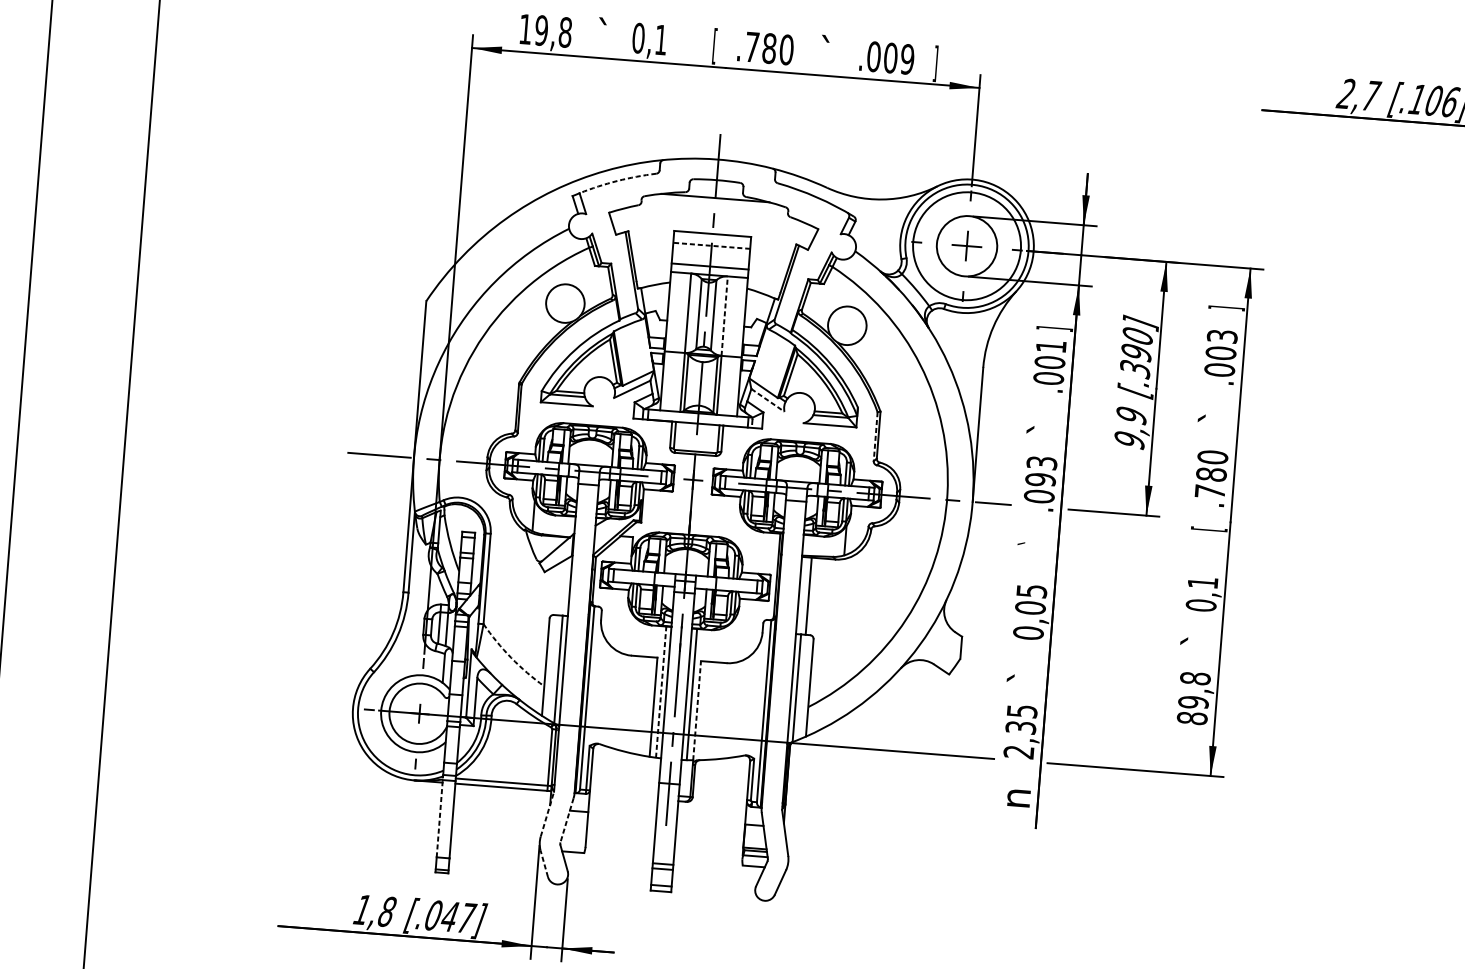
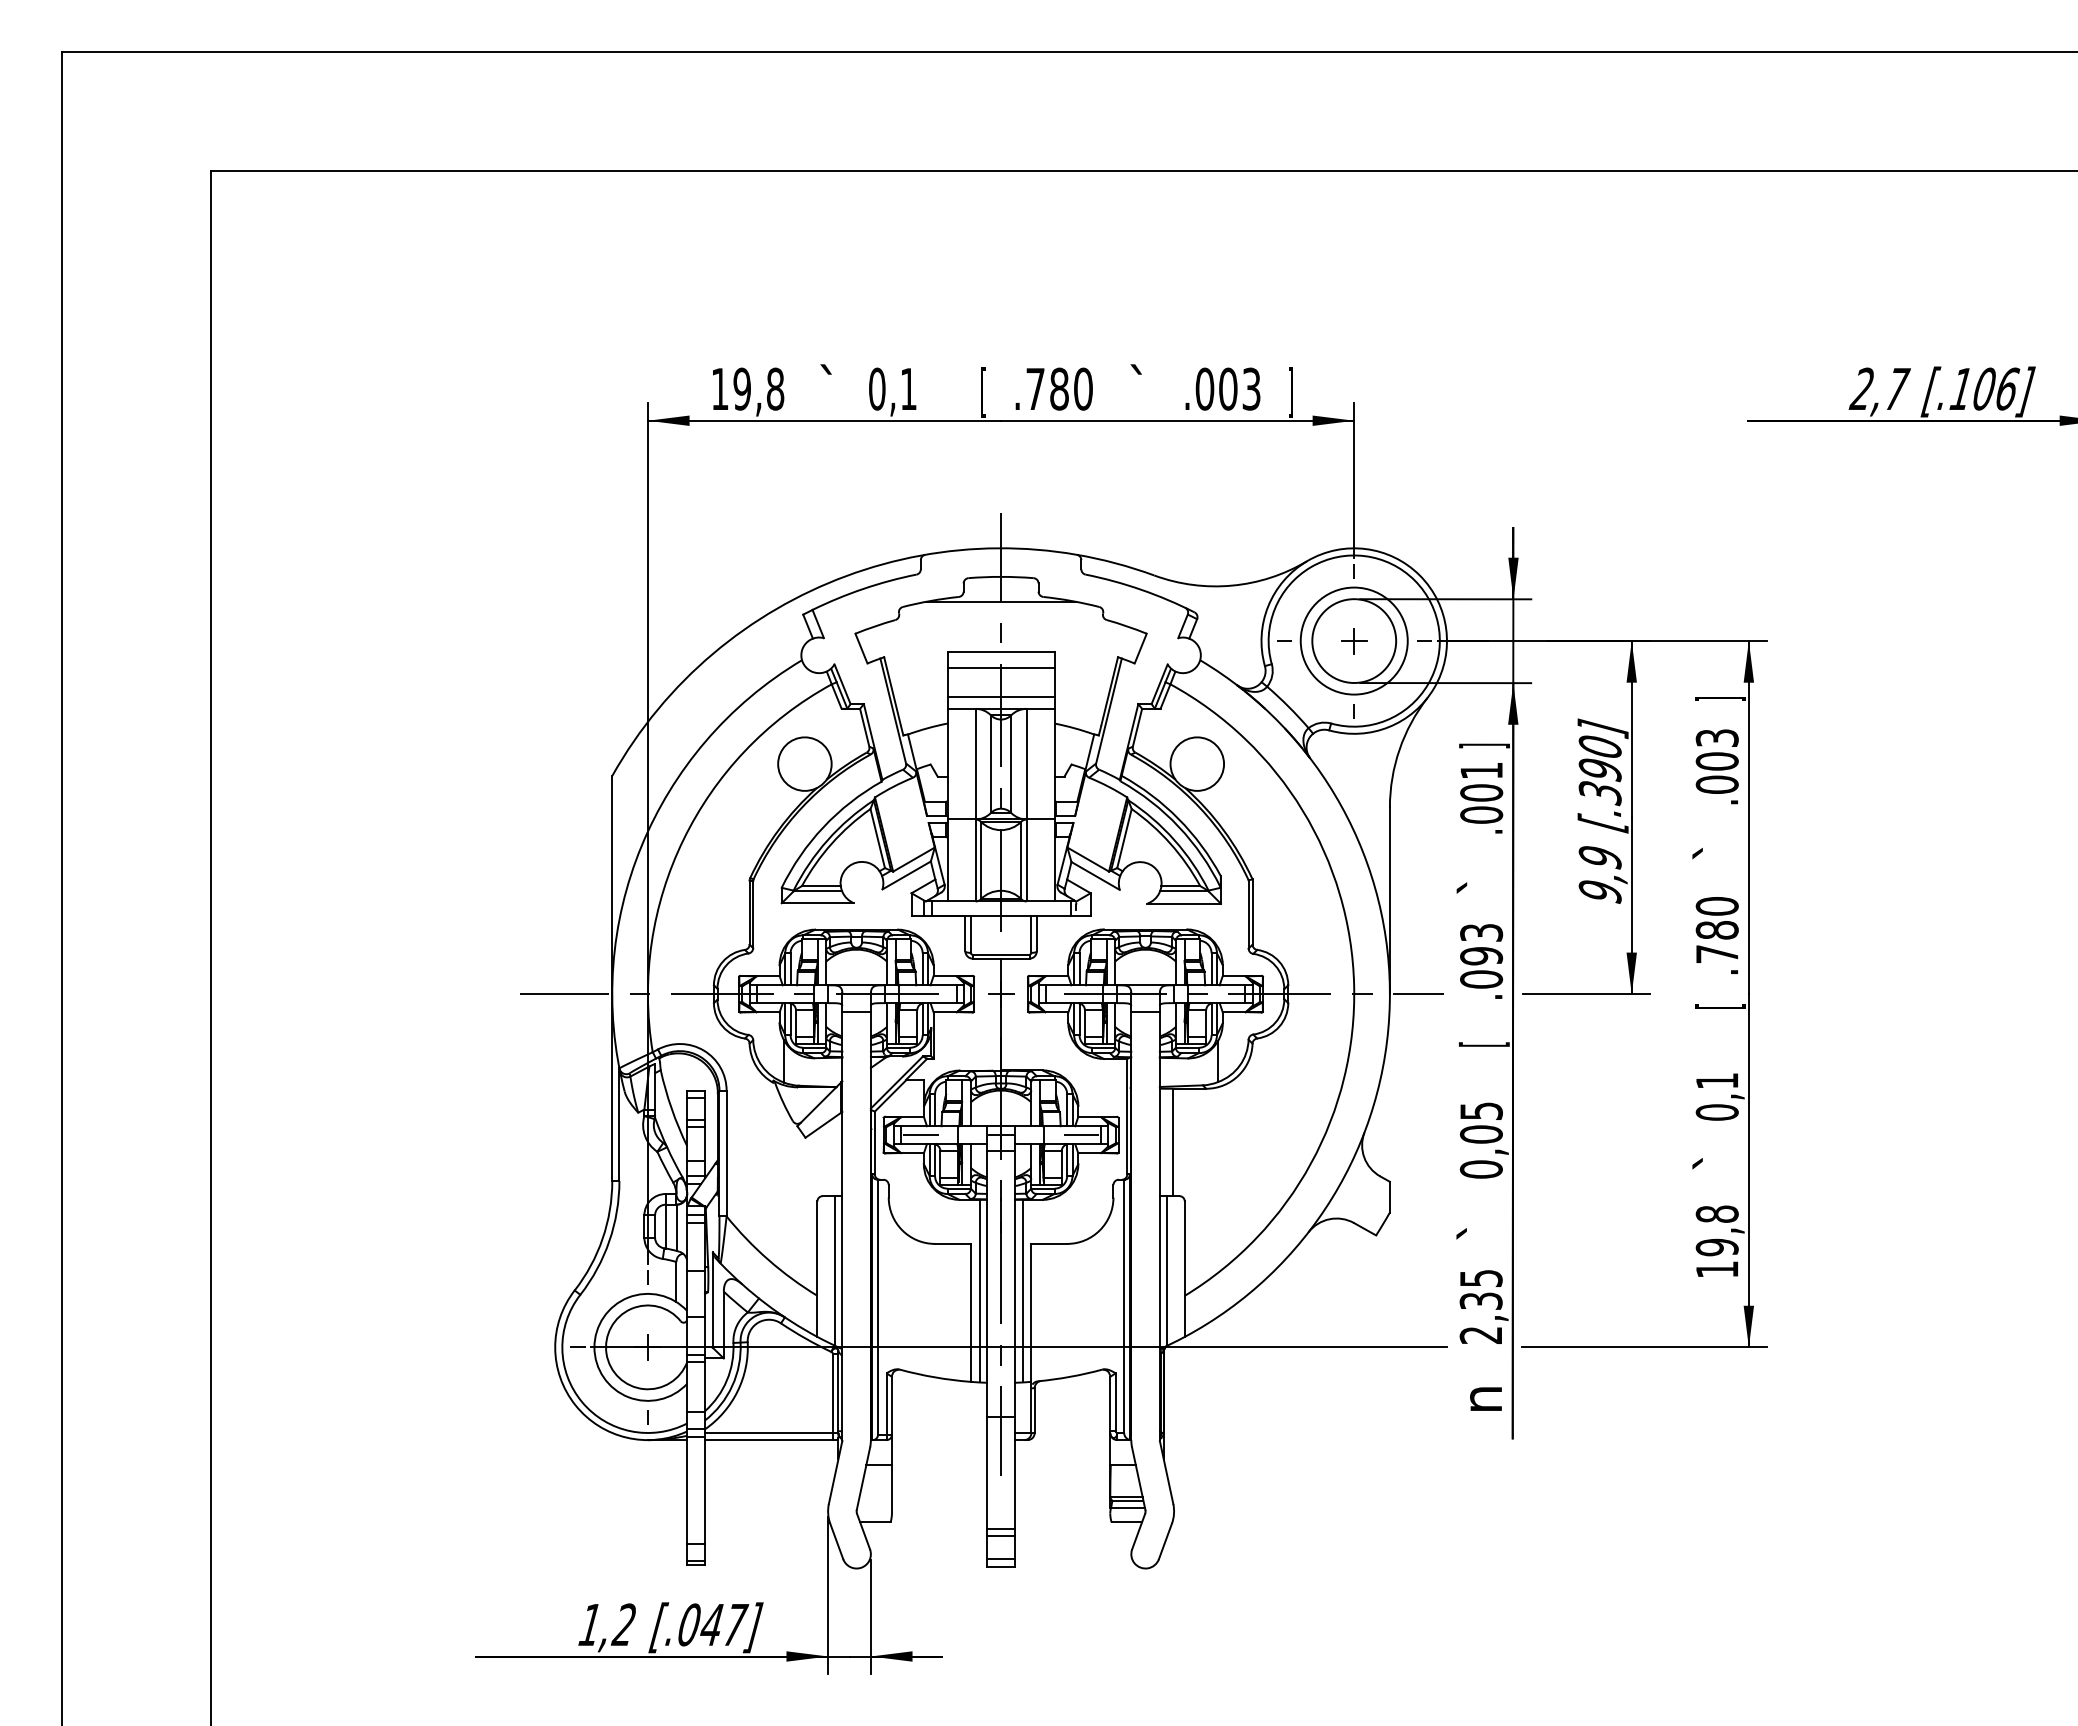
text: (907, 58) -> (1251, 388), .009 -> .003
arc: (617, 180) -> (863, 588), dashed -> solid
circle: (966, 245) -> (1353, 640), size x0.71
line: (712, 246) -> (1001, 668), dashed -> solid
part: (967, 246) -> (1354, 641), size x0.62
line: (724, 315) -> (1026, 763), dashed -> solid
line: (767, 400) -> (1095, 875), dashed -> solid
line: (875, 436) -> (1248, 914), dashed -> solid
text: (1036, 544) -> (1482, 1045), ` -> [
line: (627, 576) -> (920, 1135), added
line: (743, 586) -> (1081, 1135), added
arc: (511, 658) -> (768, 1260), dashed -> solid
line: (661, 691) -> (979, 1290), dashed -> solid
line: (697, 710) -> (1031, 1312), dashed -> solid
text: (1191, 718) -> (1716, 1269), 89,8 -> 19,8
line: (547, 814) -> (835, 1472), dashed -> solid
line: (440, 815) -> (687, 1486), dashed -> solid
line: (567, 820) -> (863, 1478), dashed -> solid
line: (544, 863) -> (836, 1541), dashed -> solid
text: (386, 911) -> (623, 1624), 1,8 -> 1,2

